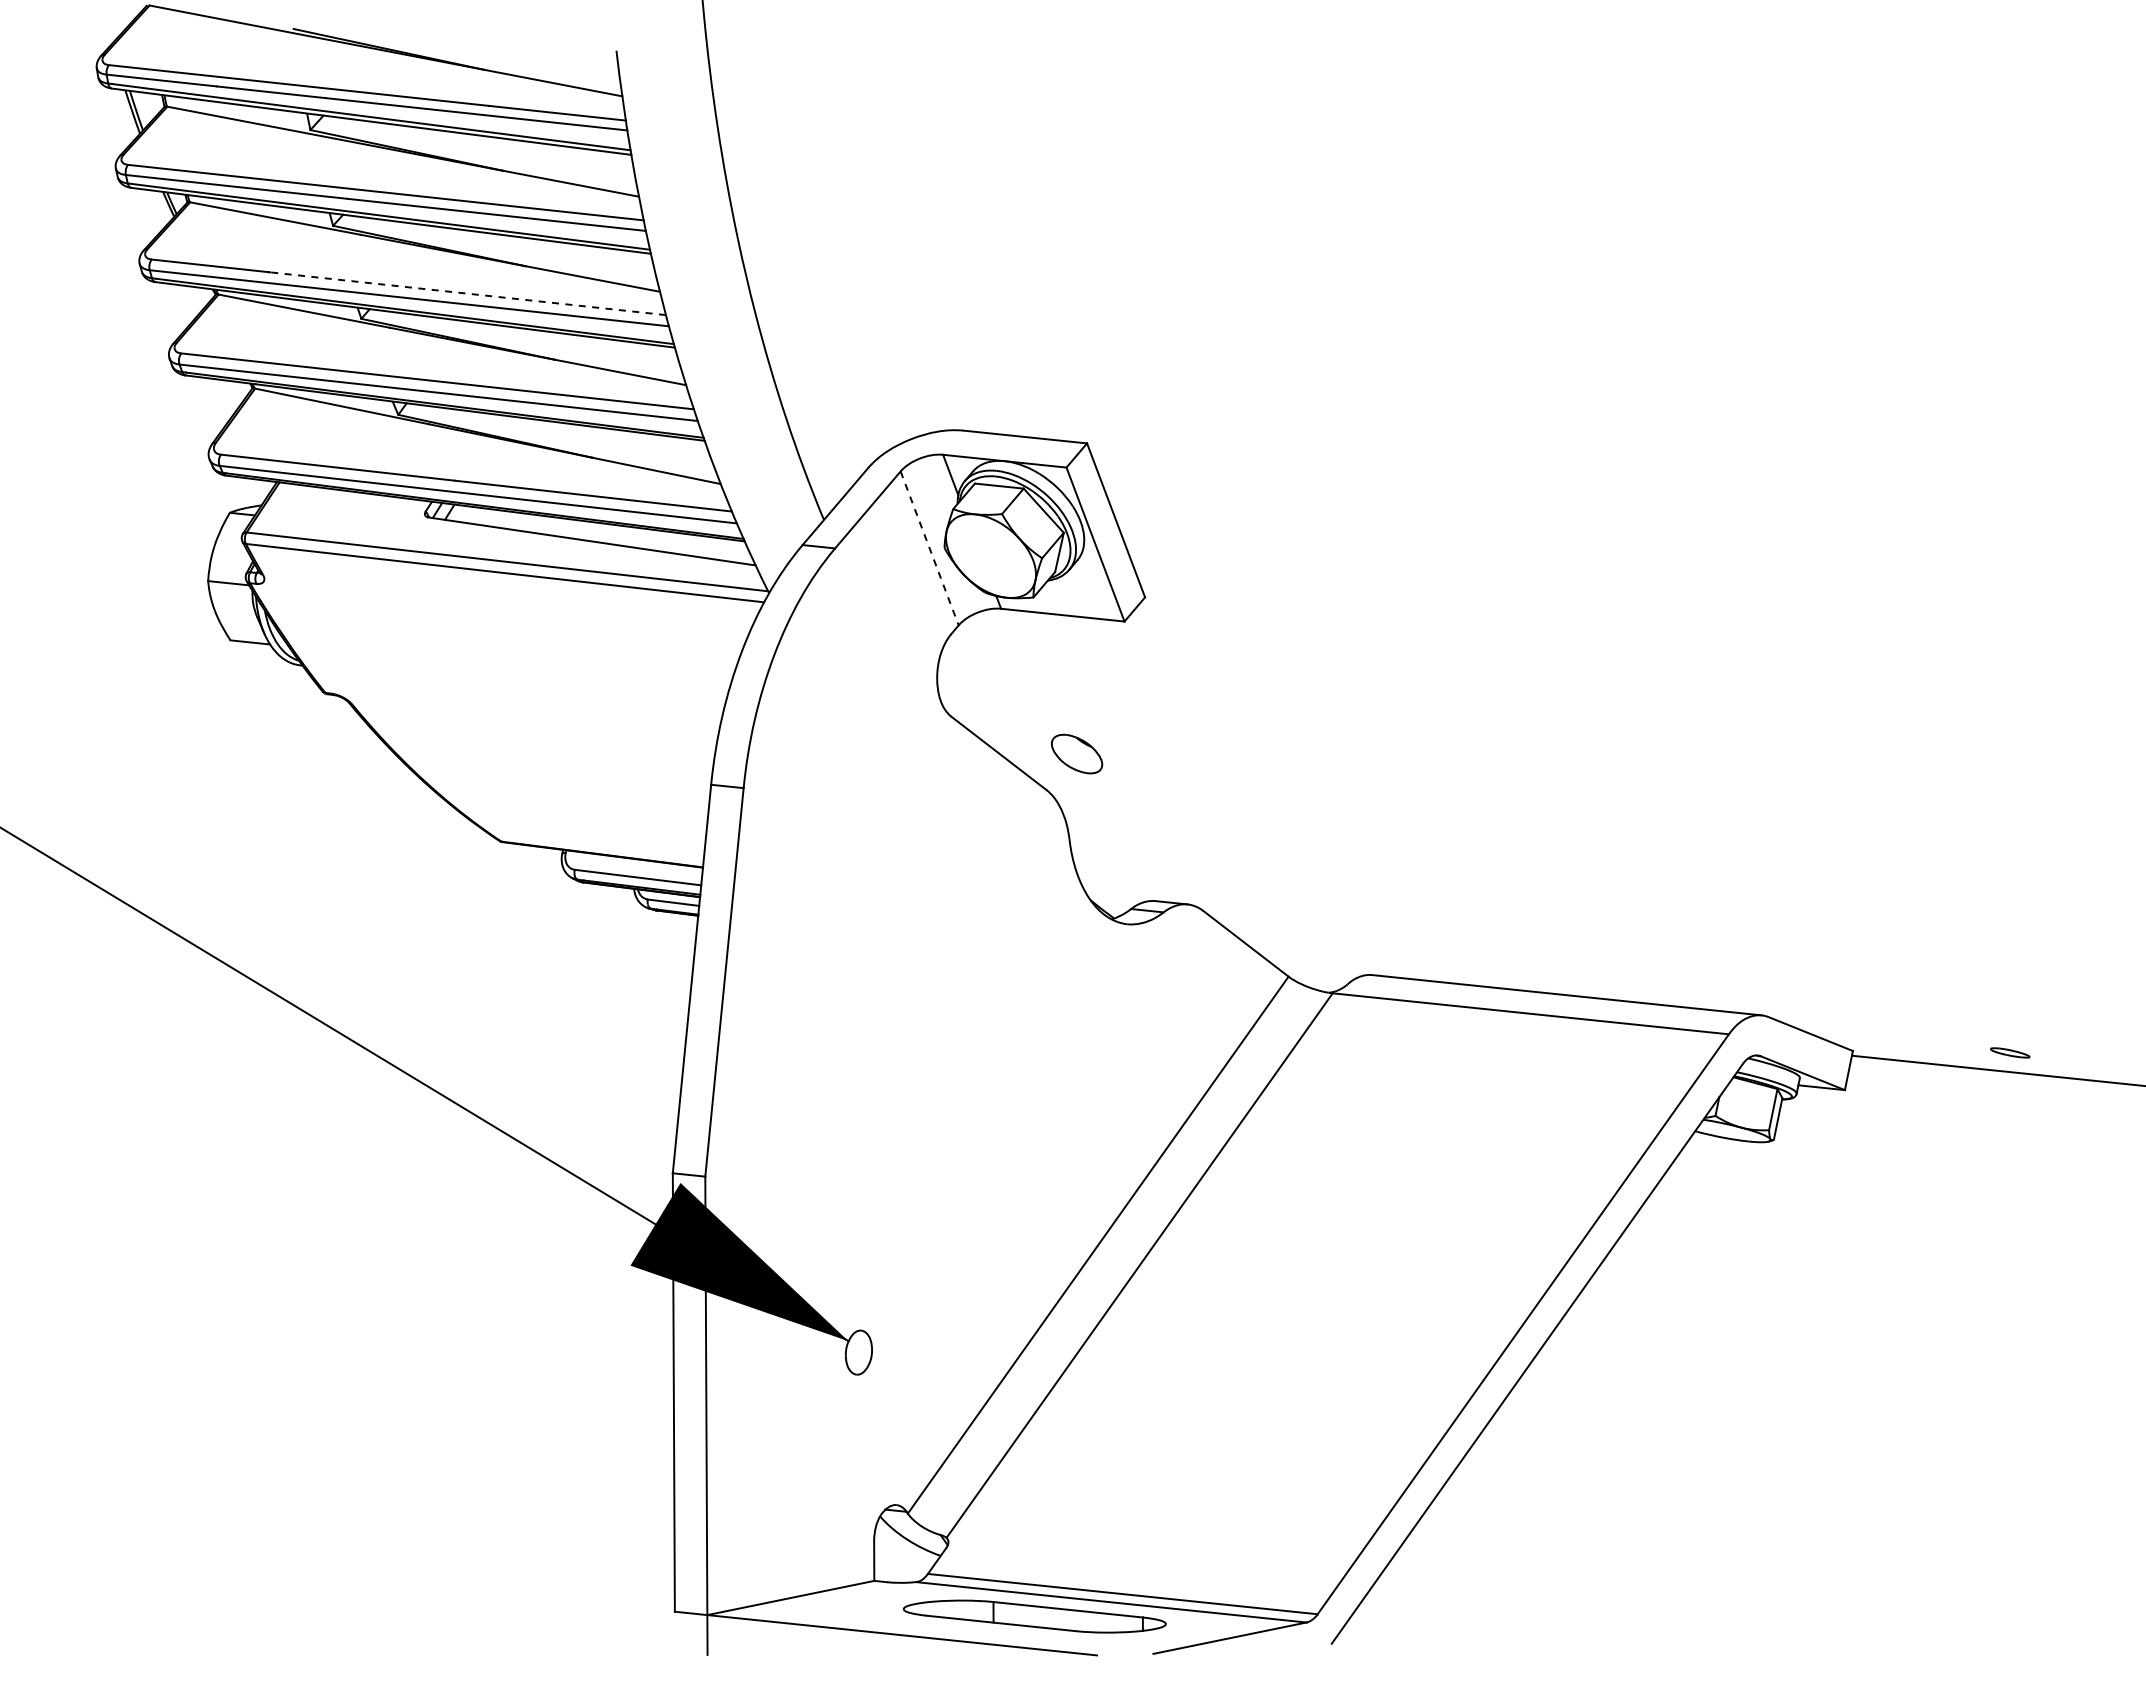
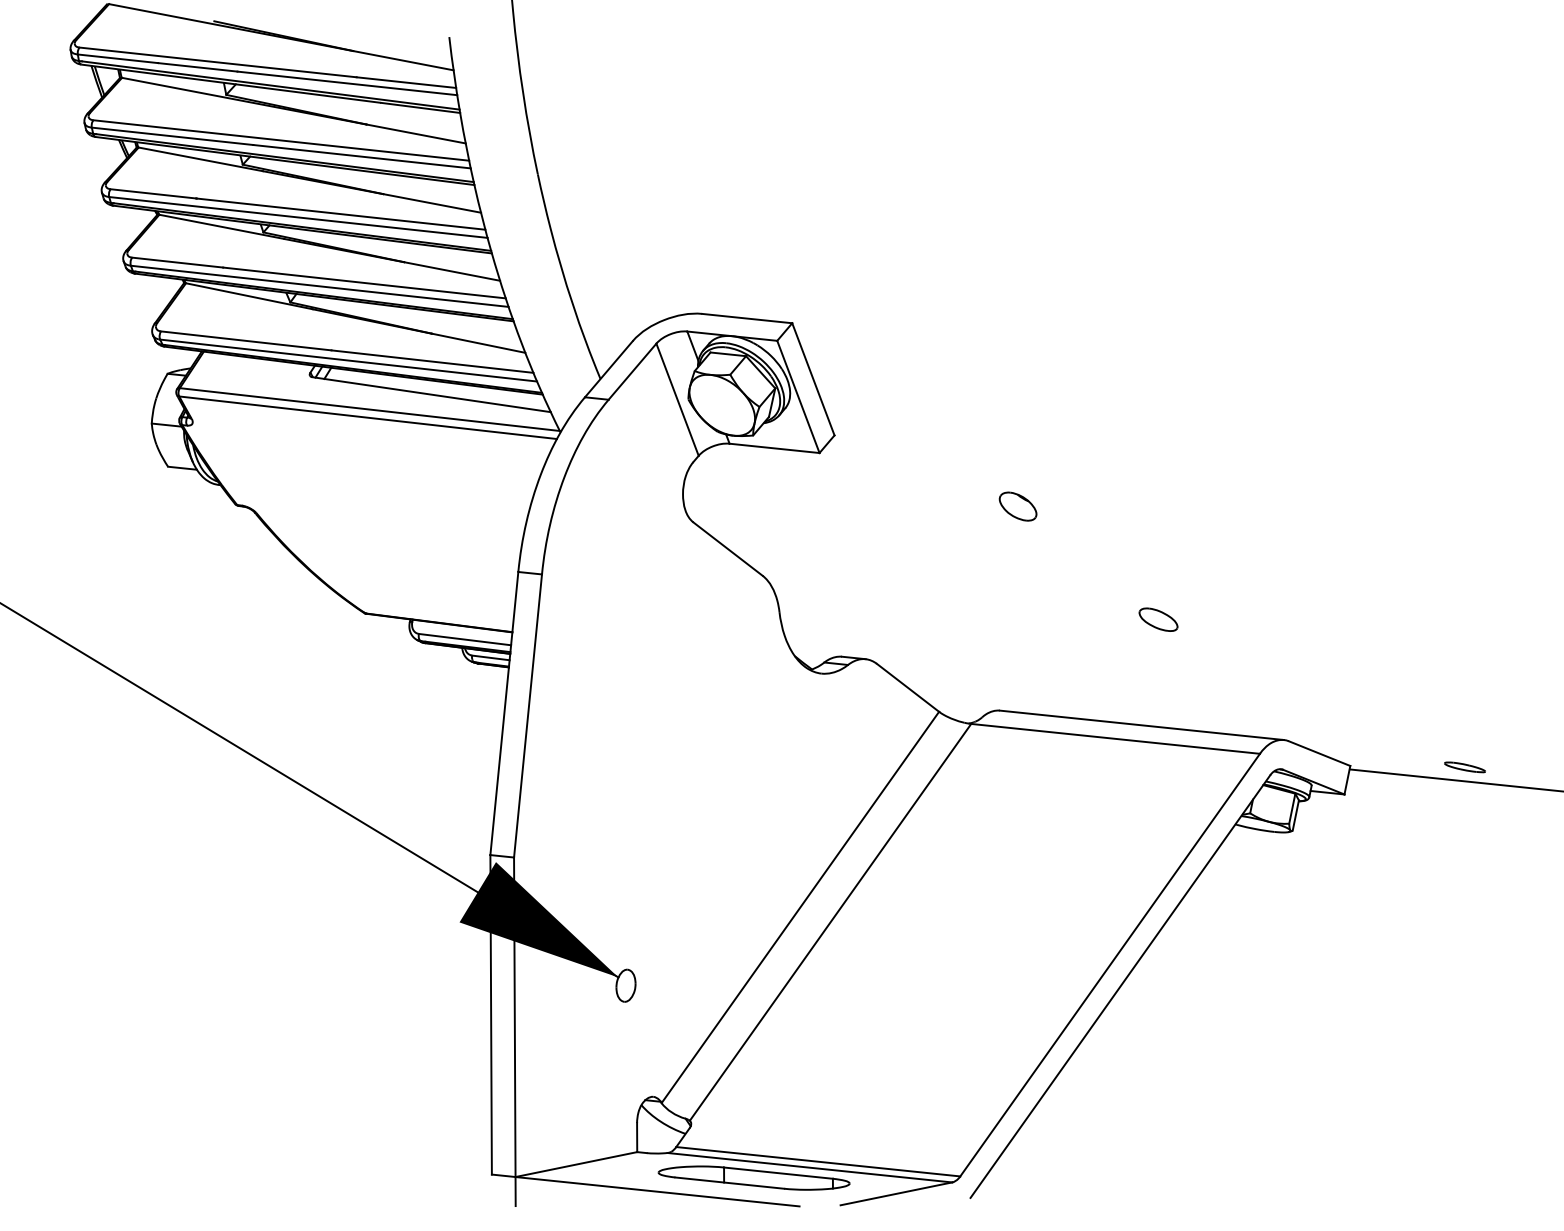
line: (467, 293) -> (340, 213), dashed -> solid
line: (929, 548) -> (677, 399), dashed -> solid
part: (1077, 753) -> (1018, 506), moved
part: (1589, 849) -> (1158, 619), added
part: (2009, 1052) -> (1464, 767), size x1.43

